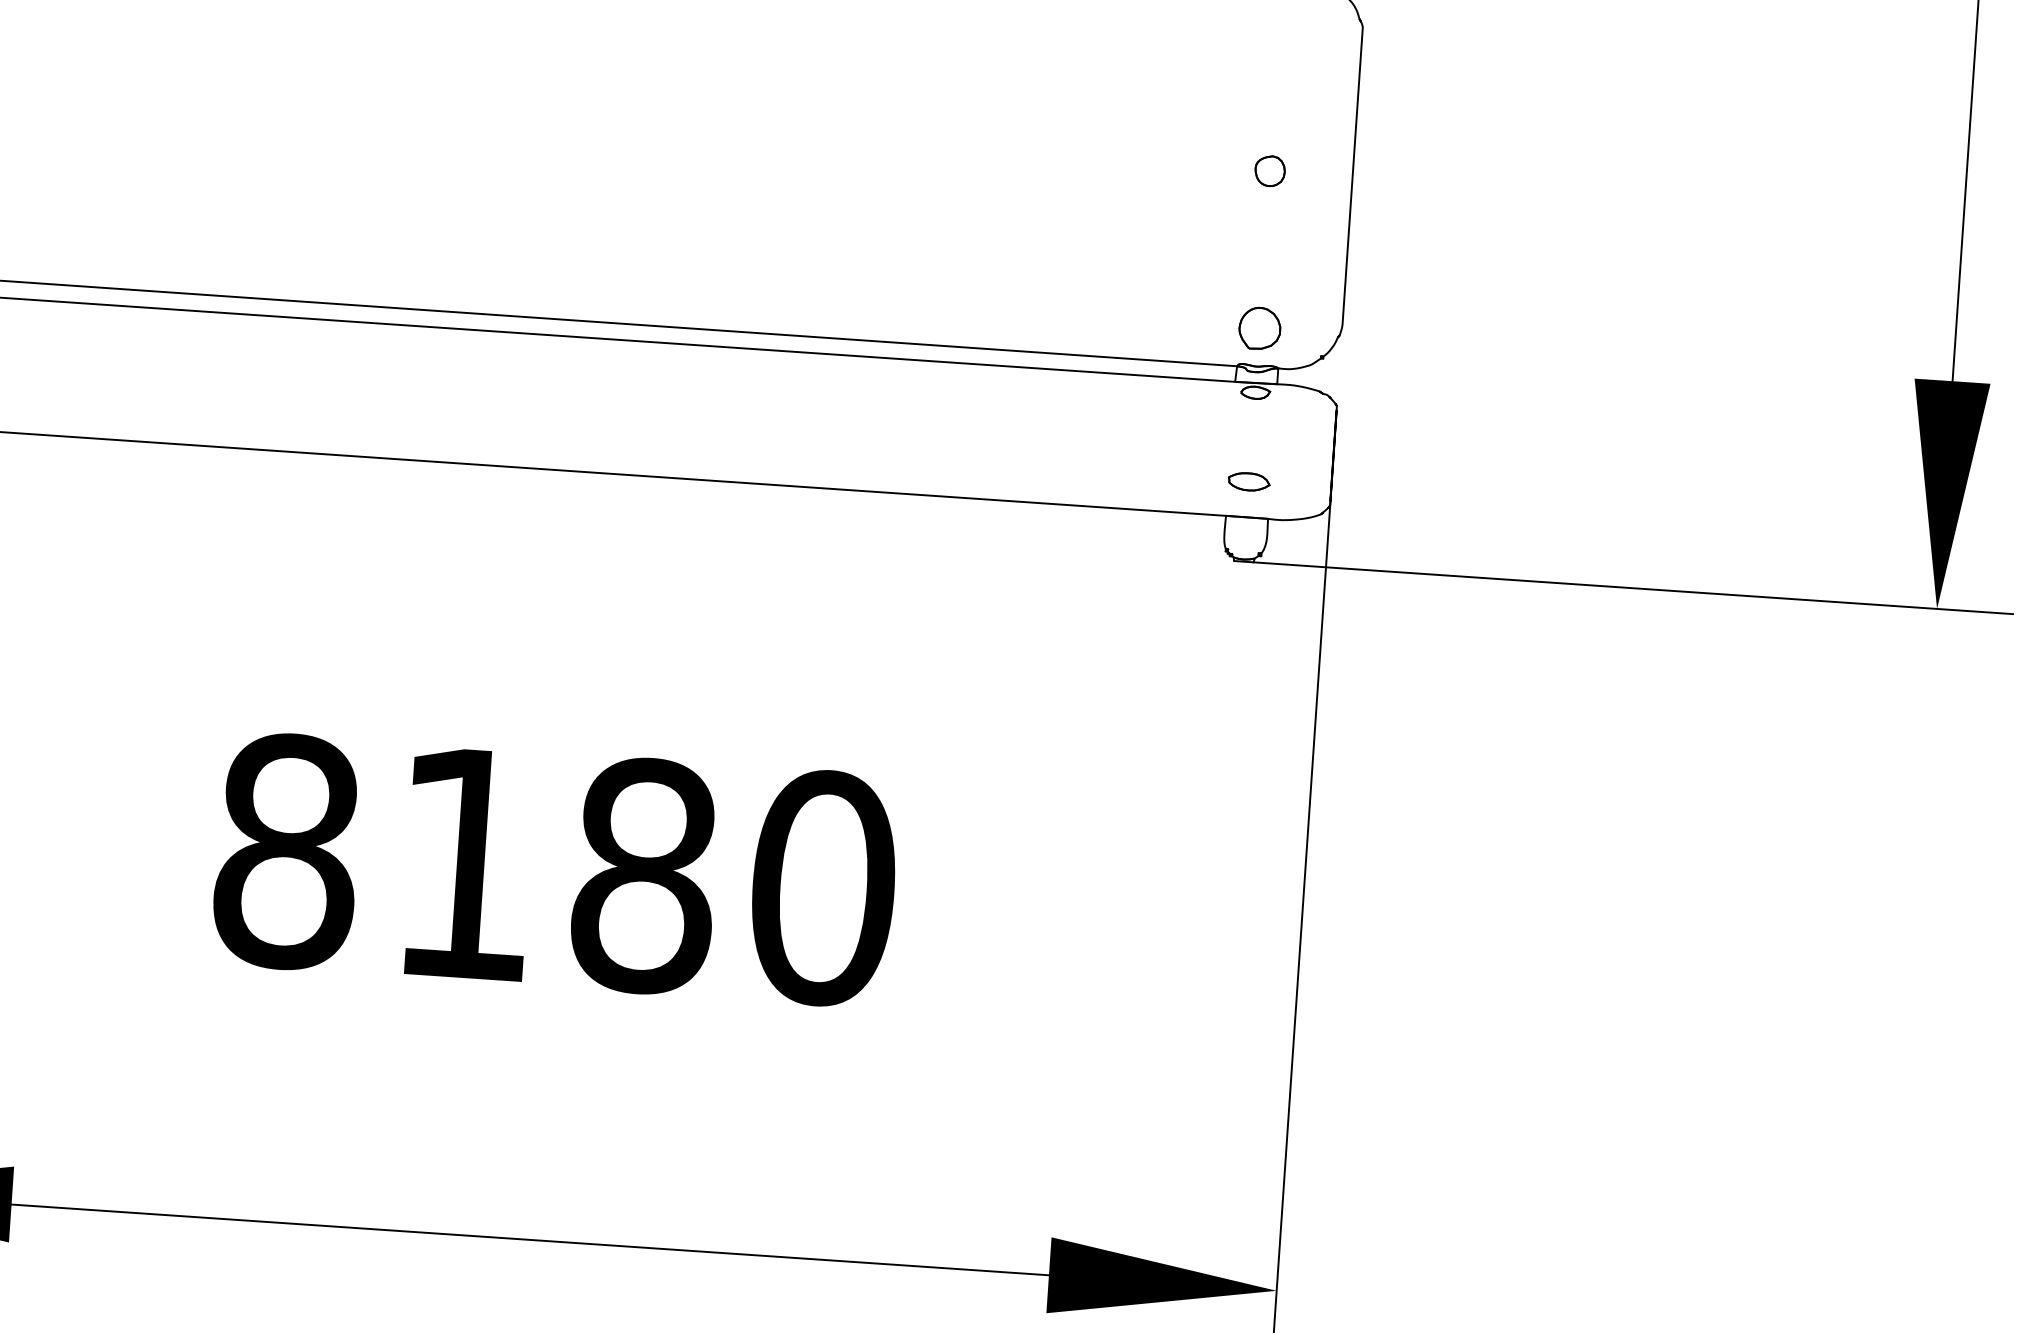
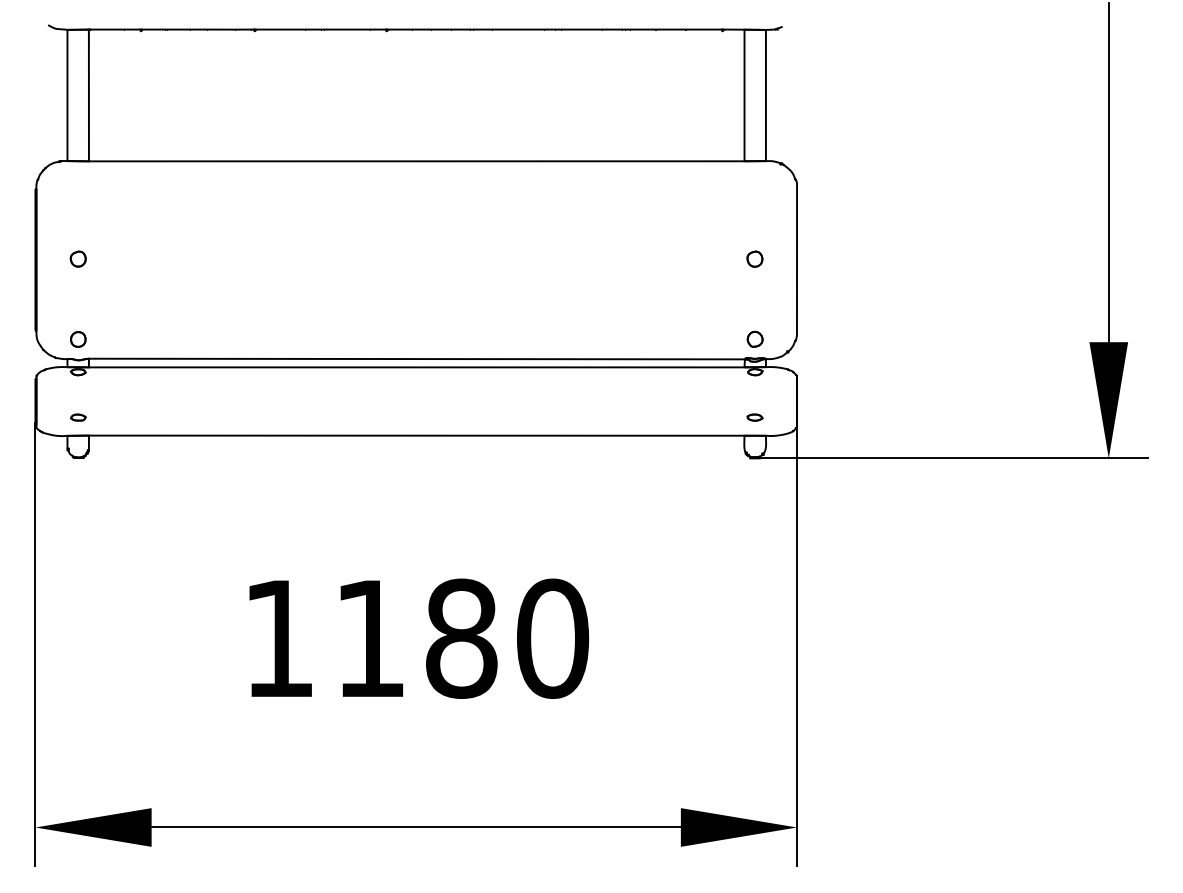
part: (1258, 326) -> (754, 338), size x0.71
part: (1248, 481) -> (754, 417), size x0.71
text: (287, 851) -> (279, 638), 8180 -> 1180

